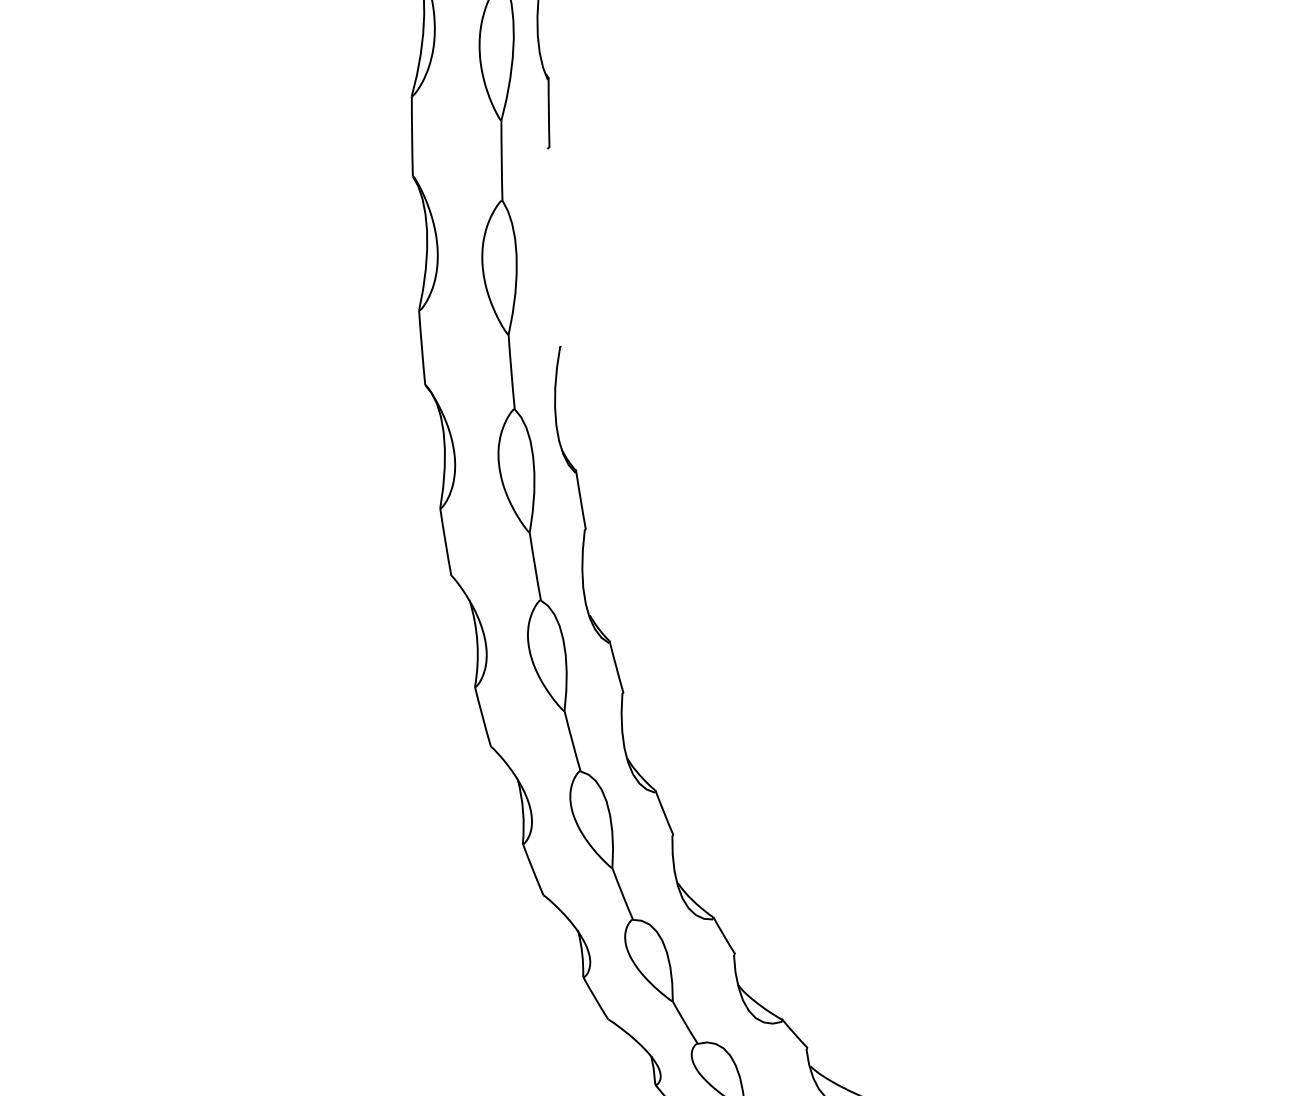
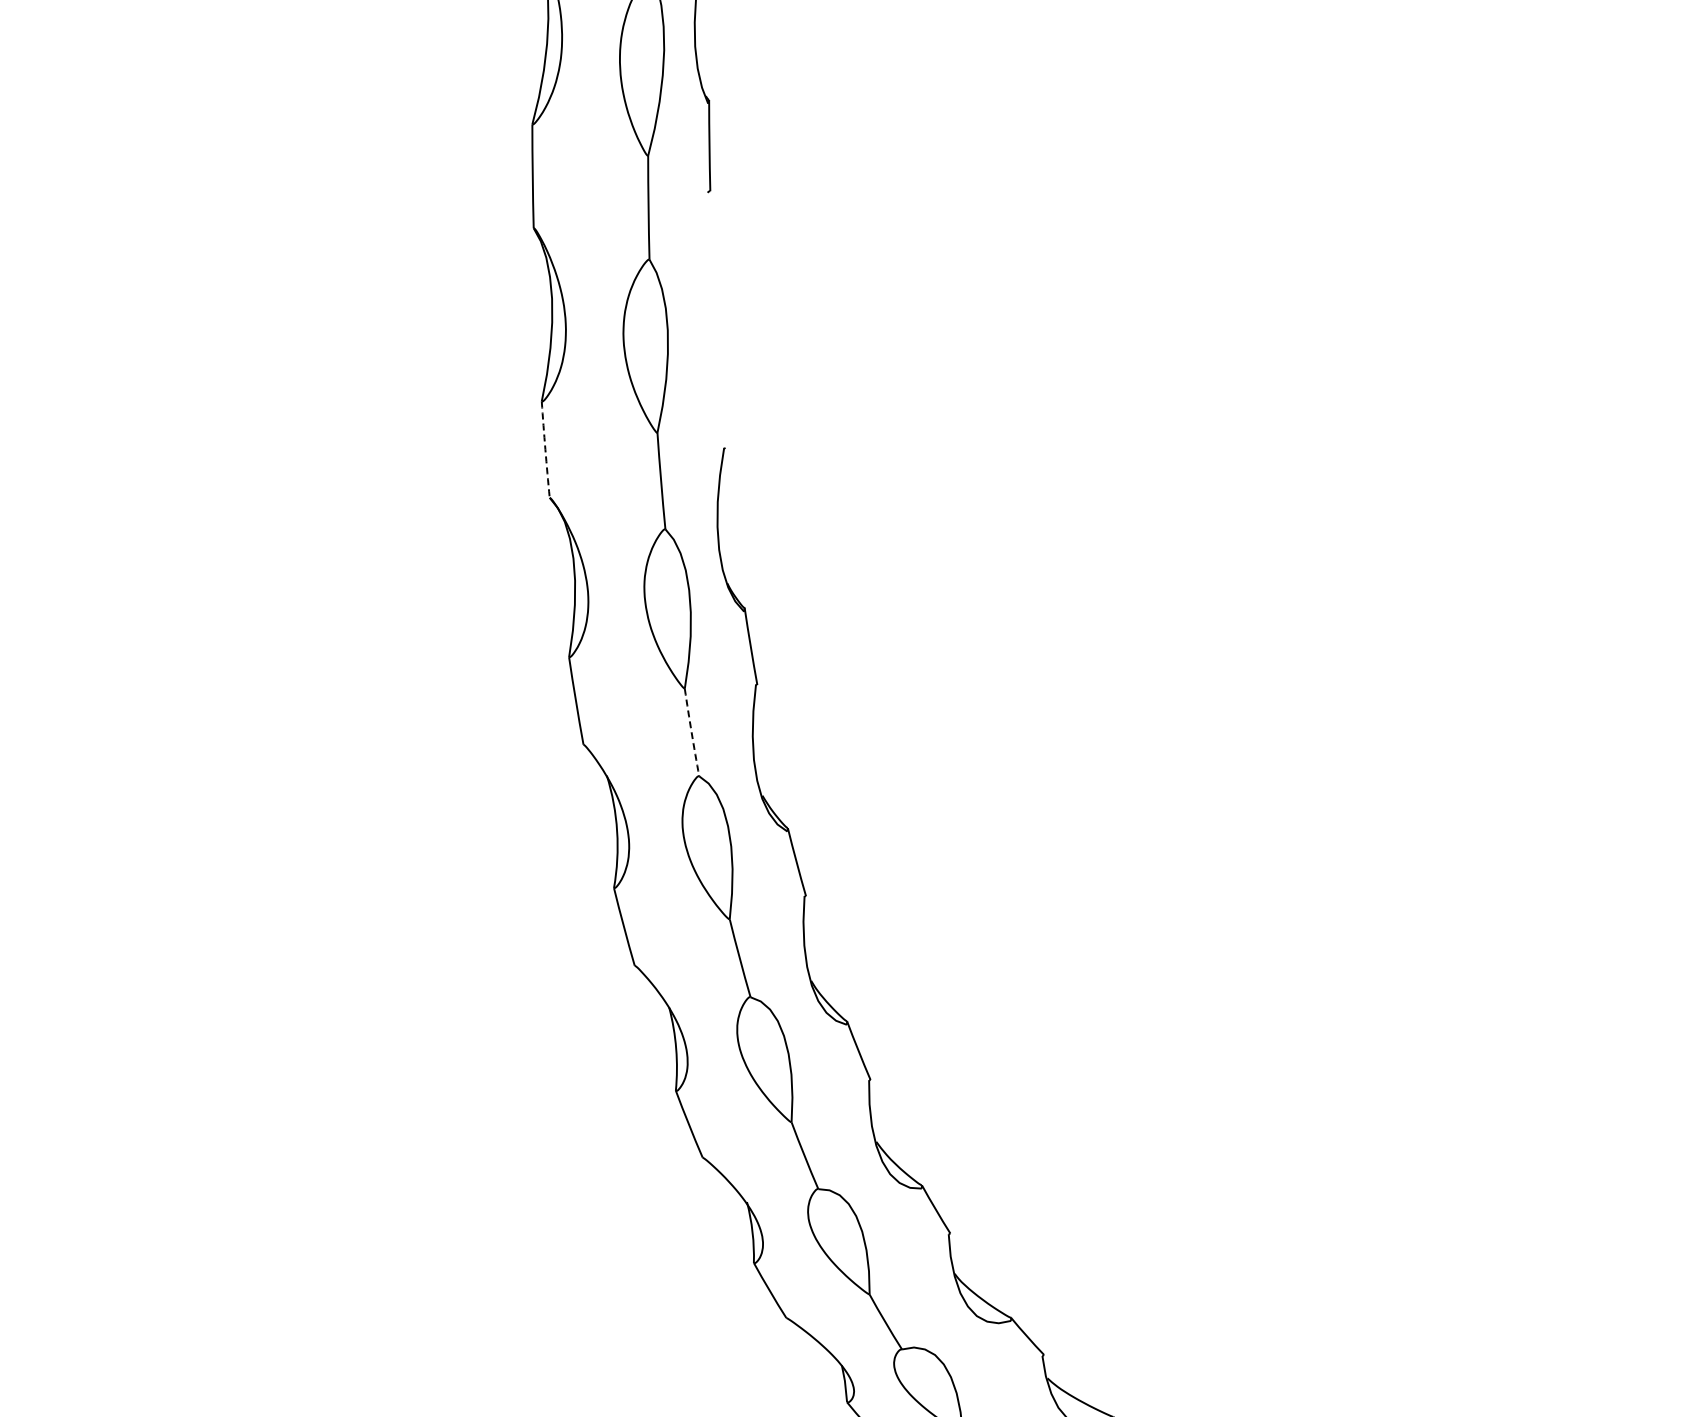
arc: (421, 347) -> (545, 449), solid -> dashed
arc: (534, 566) -> (691, 732), solid -> dashed

